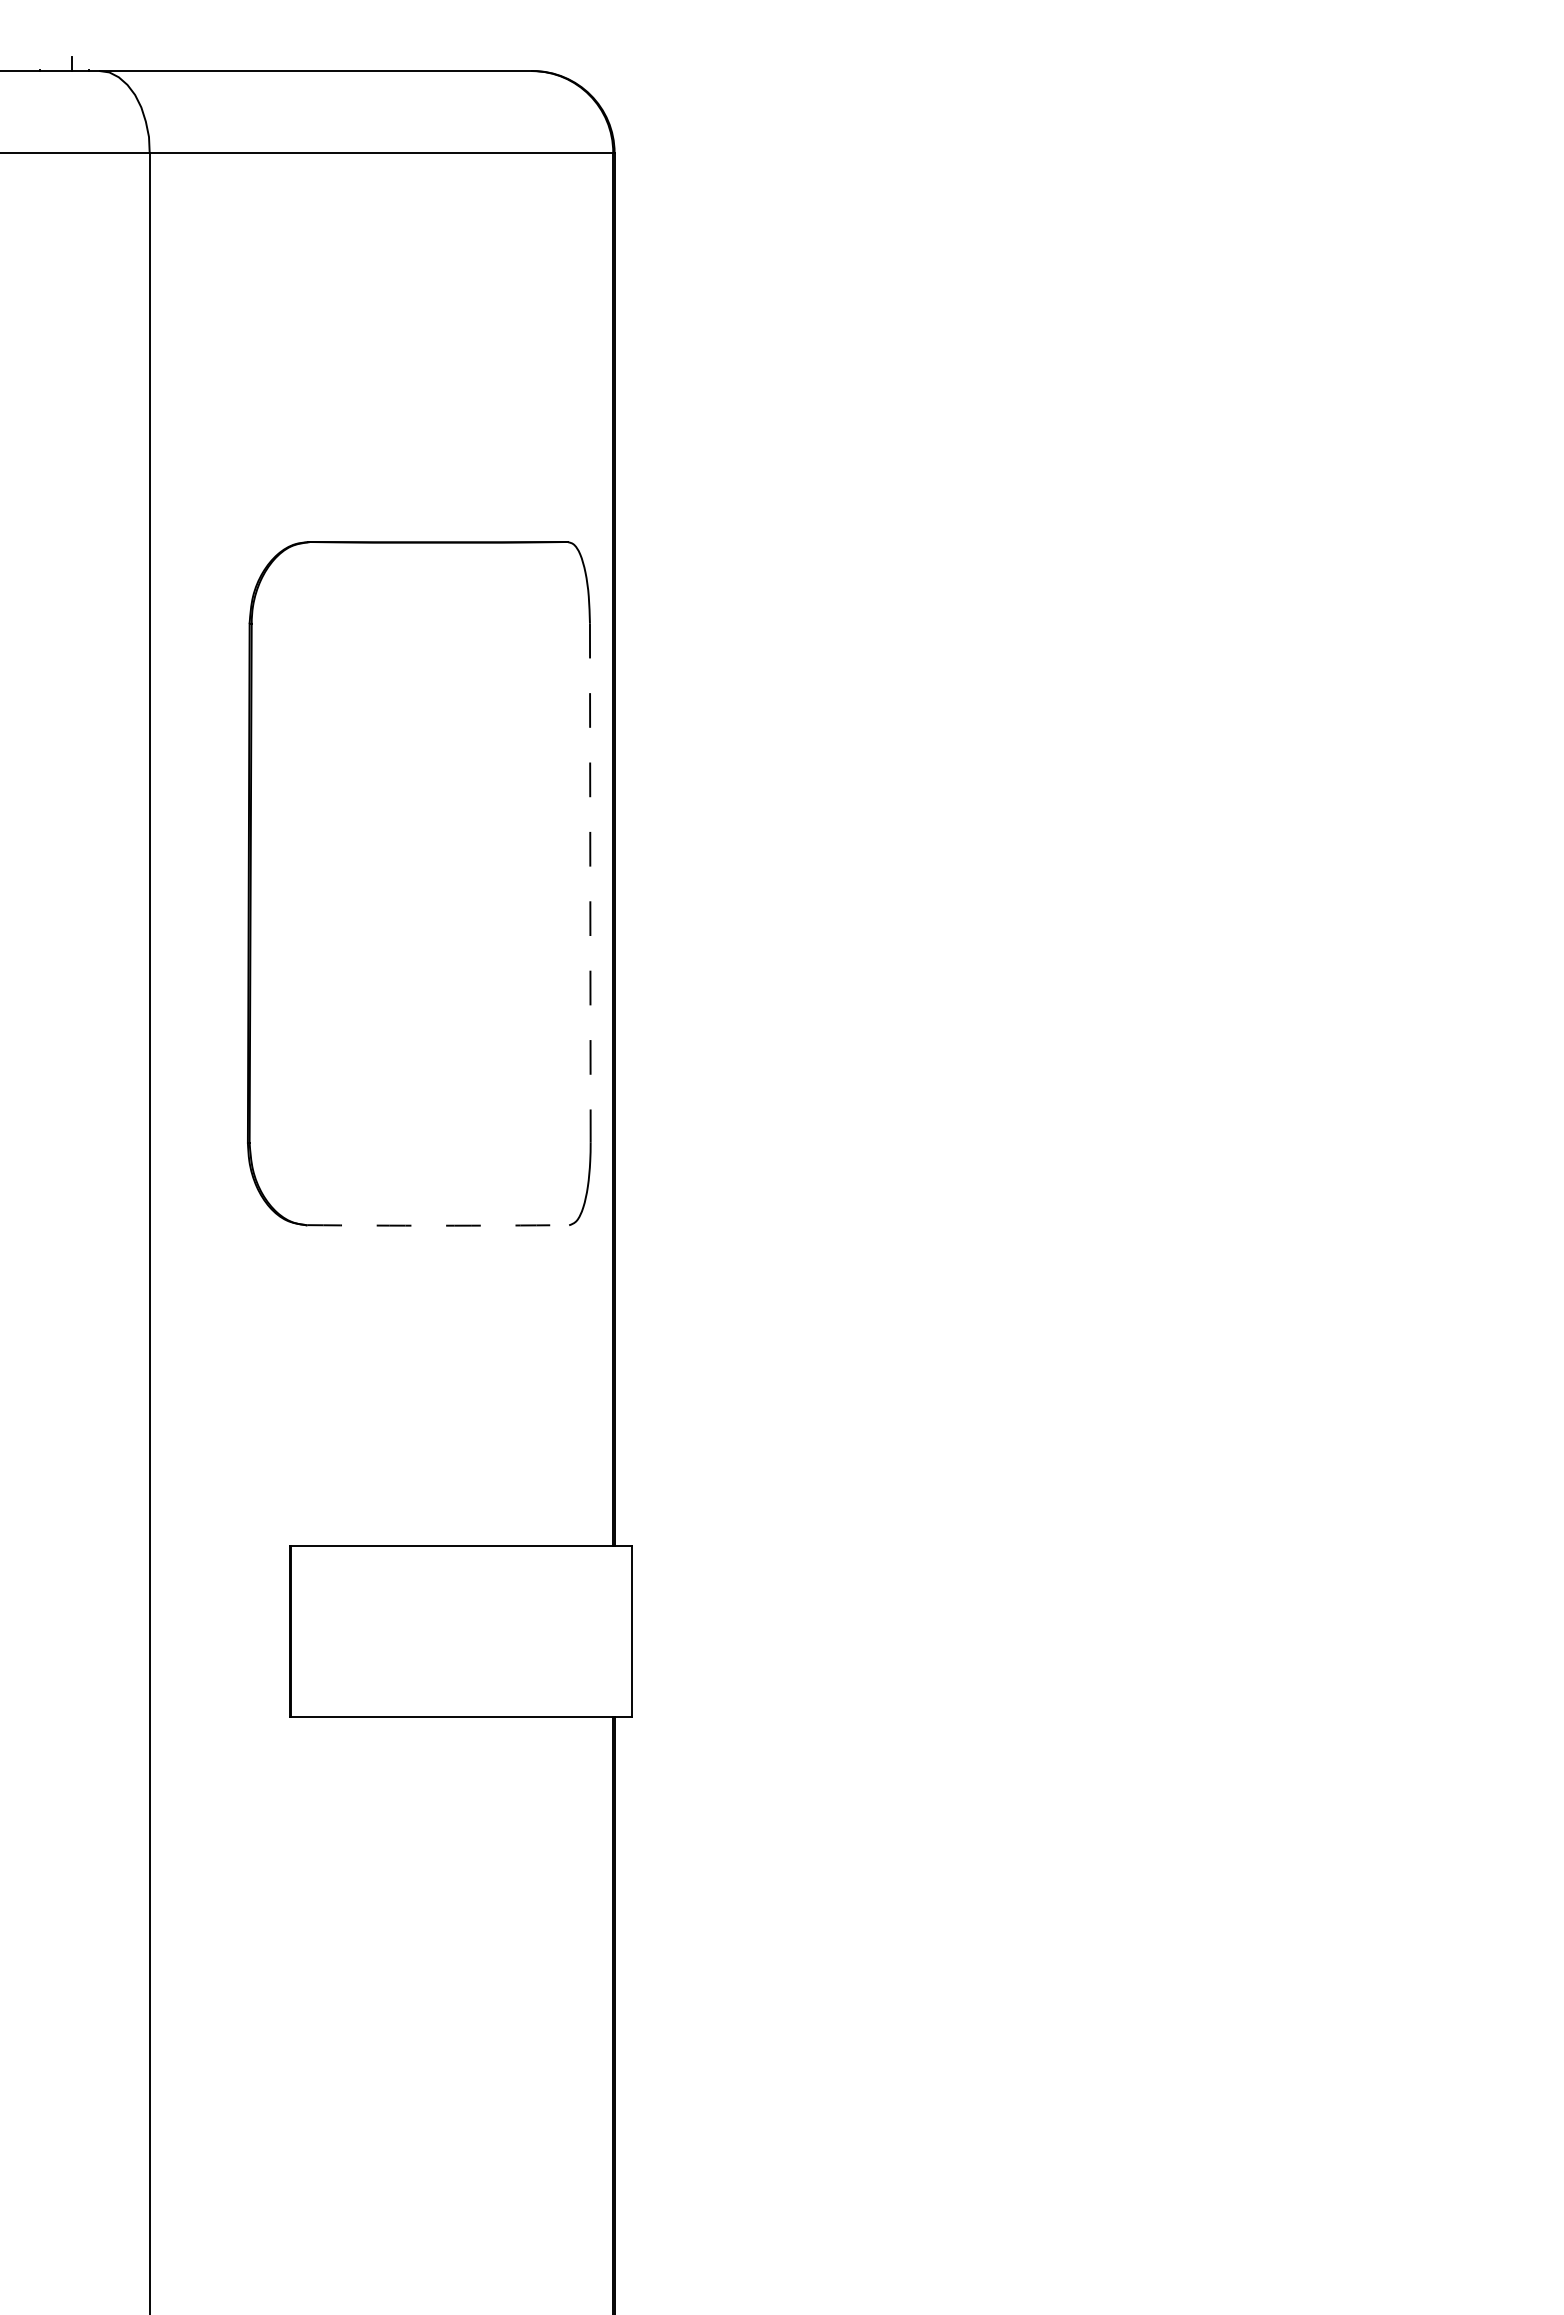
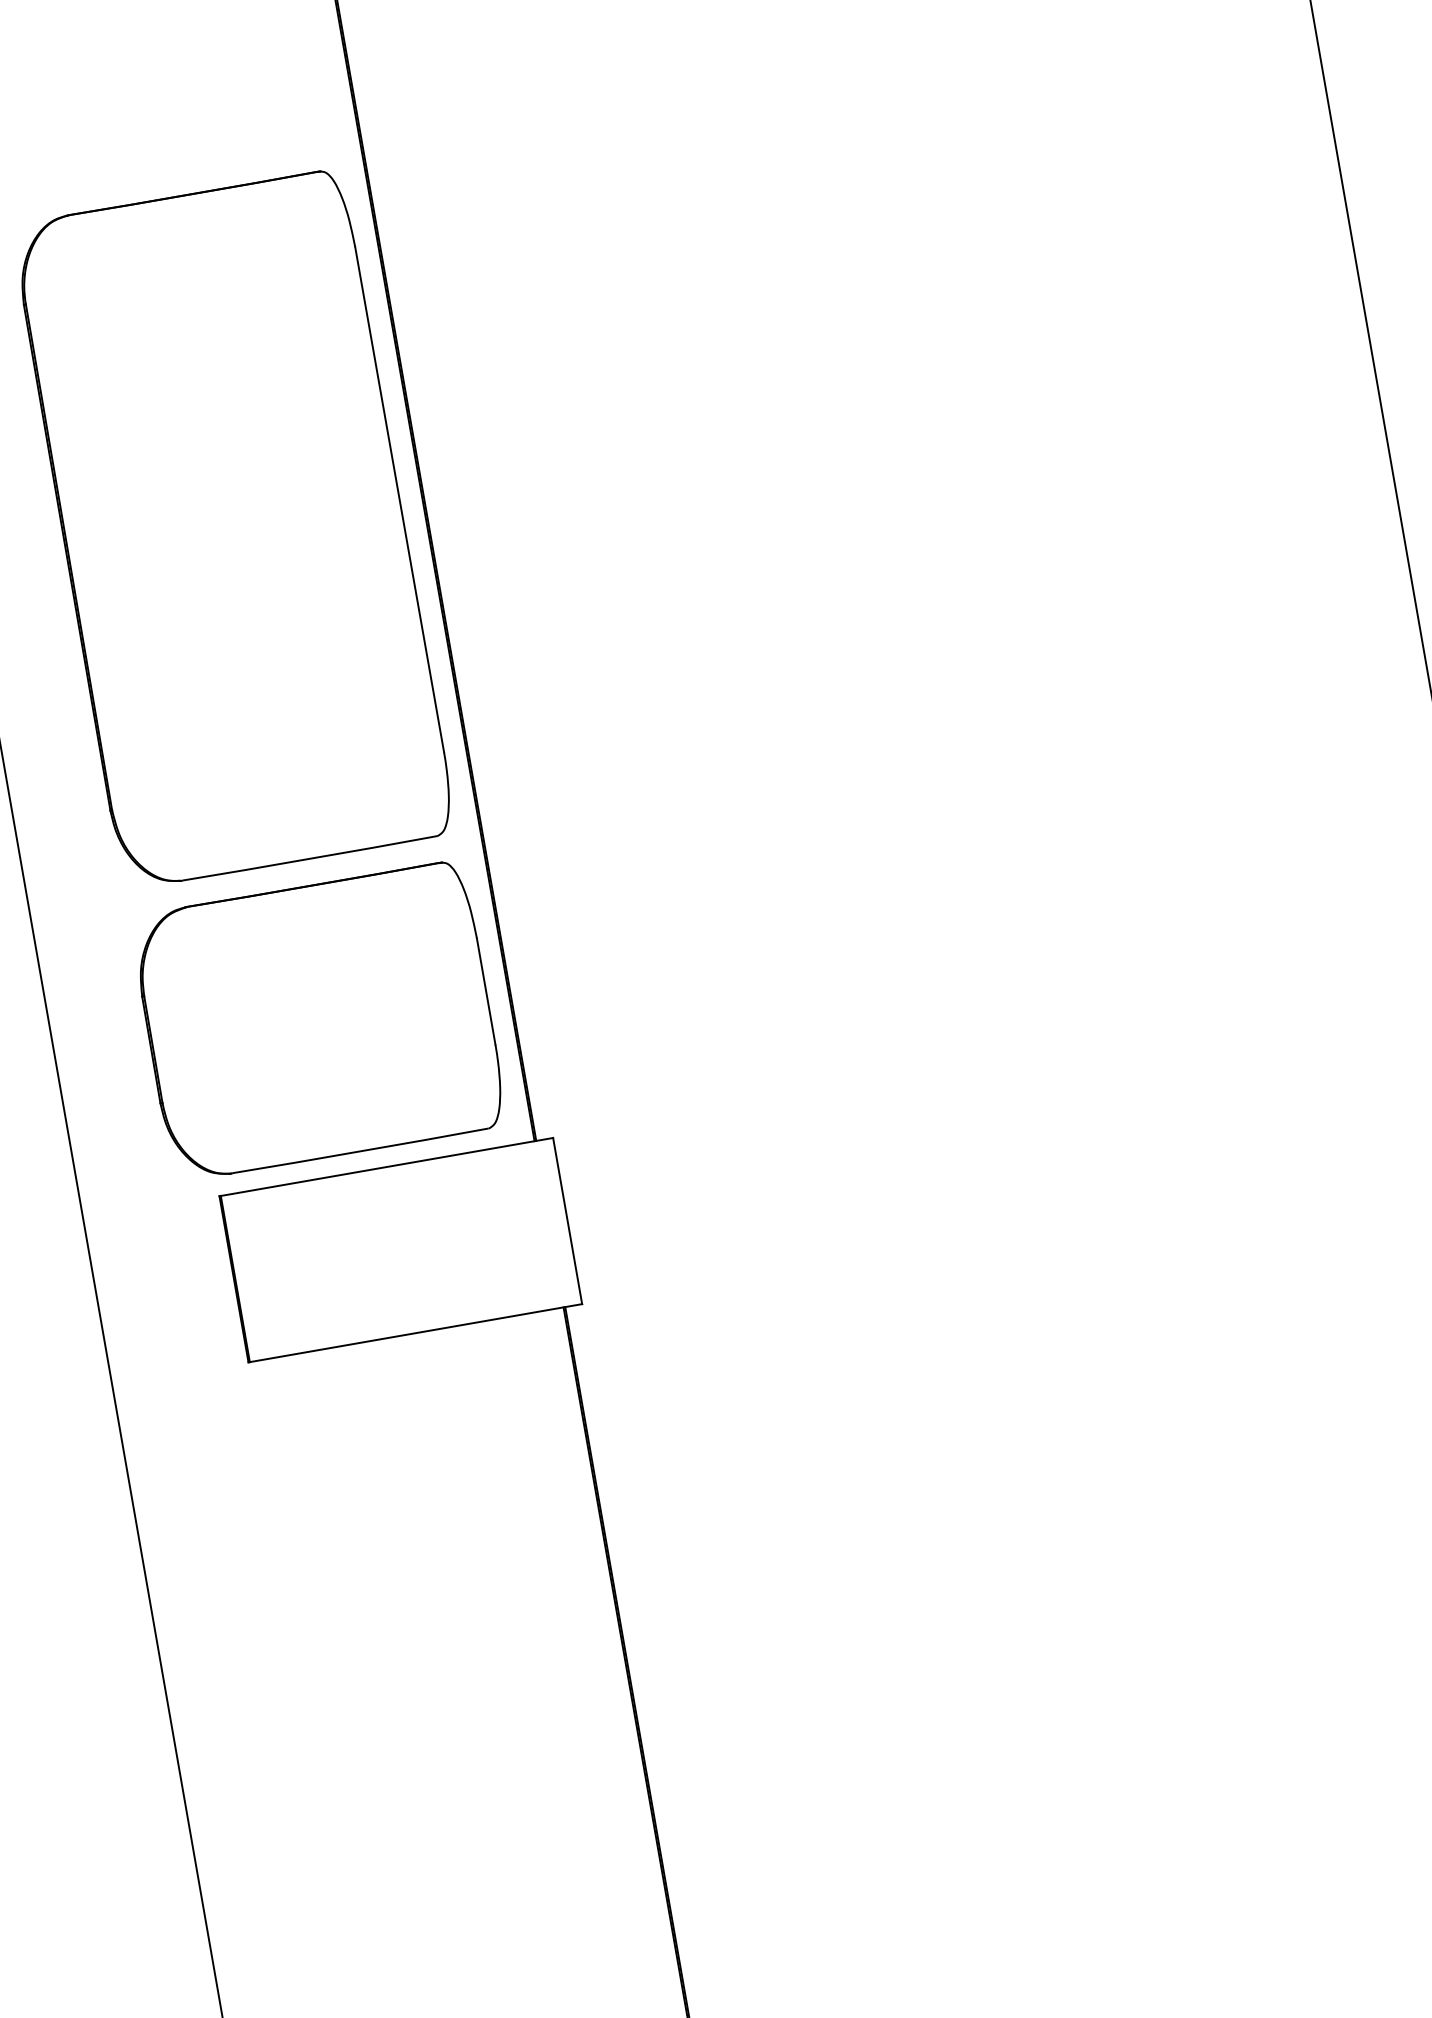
line: (590, 883) -> (399, 499), dashed -> solid
arc: (438, 1225) -> (310, 858), dashed -> solid
part: (418, 1388) -> (318, 1020), added

